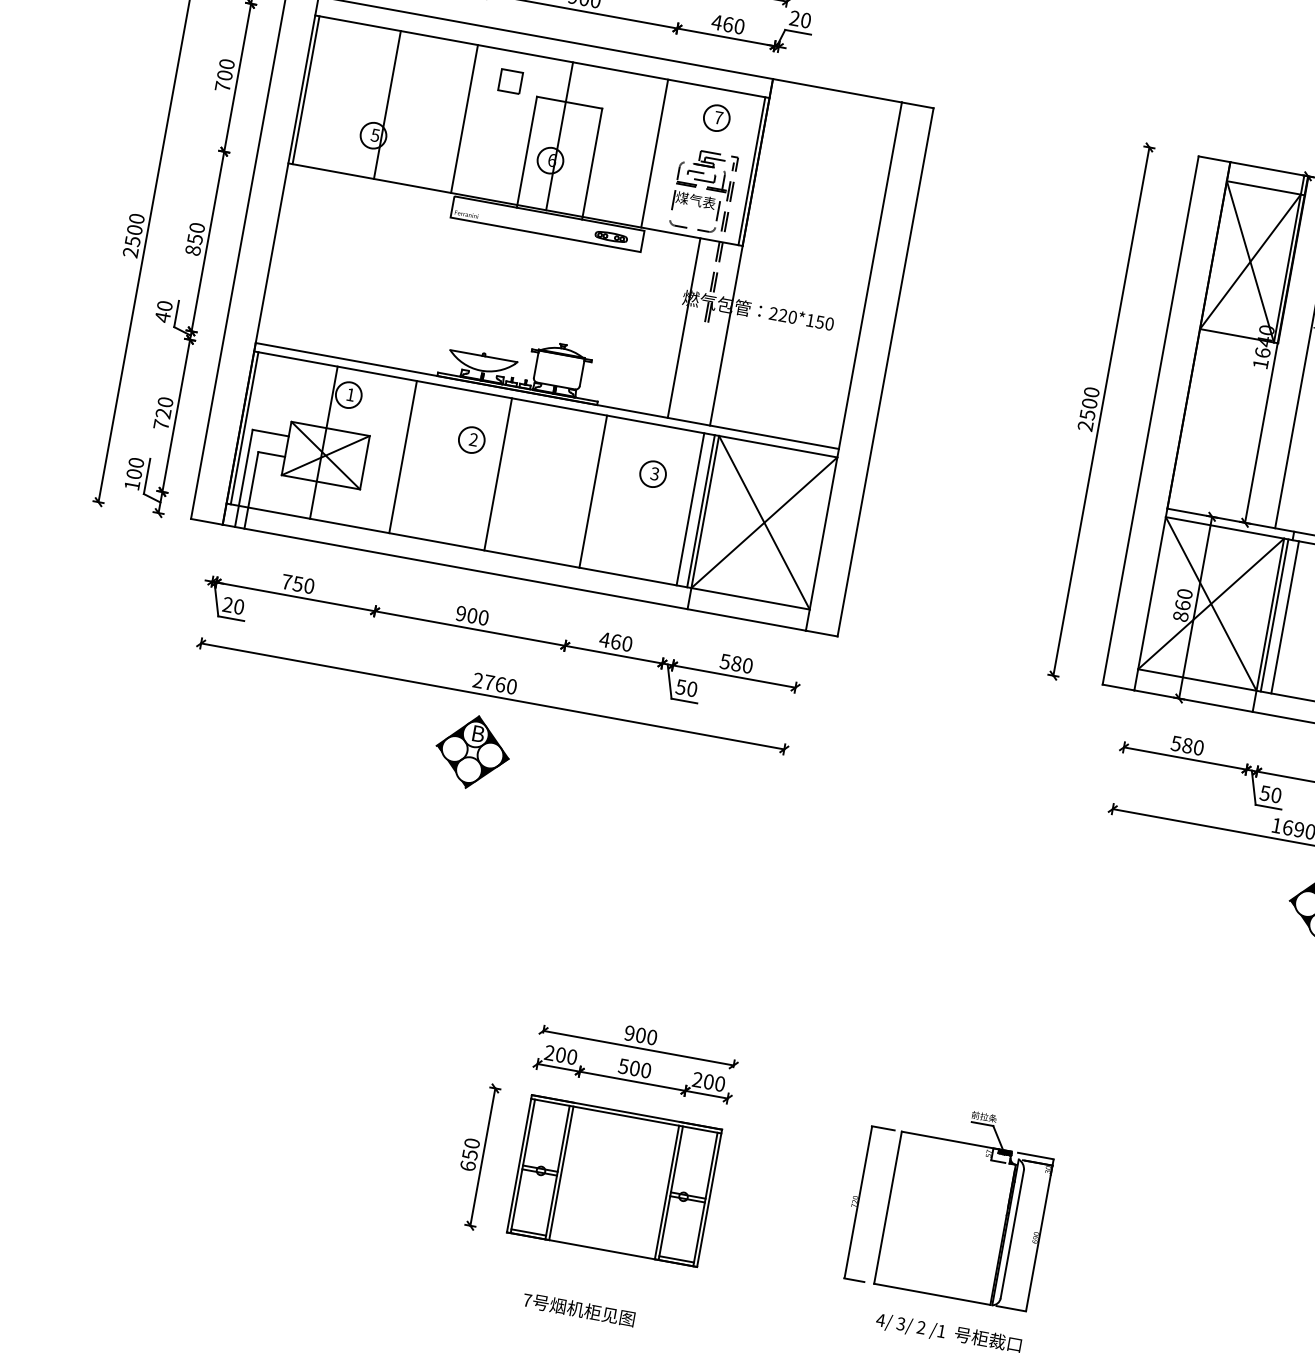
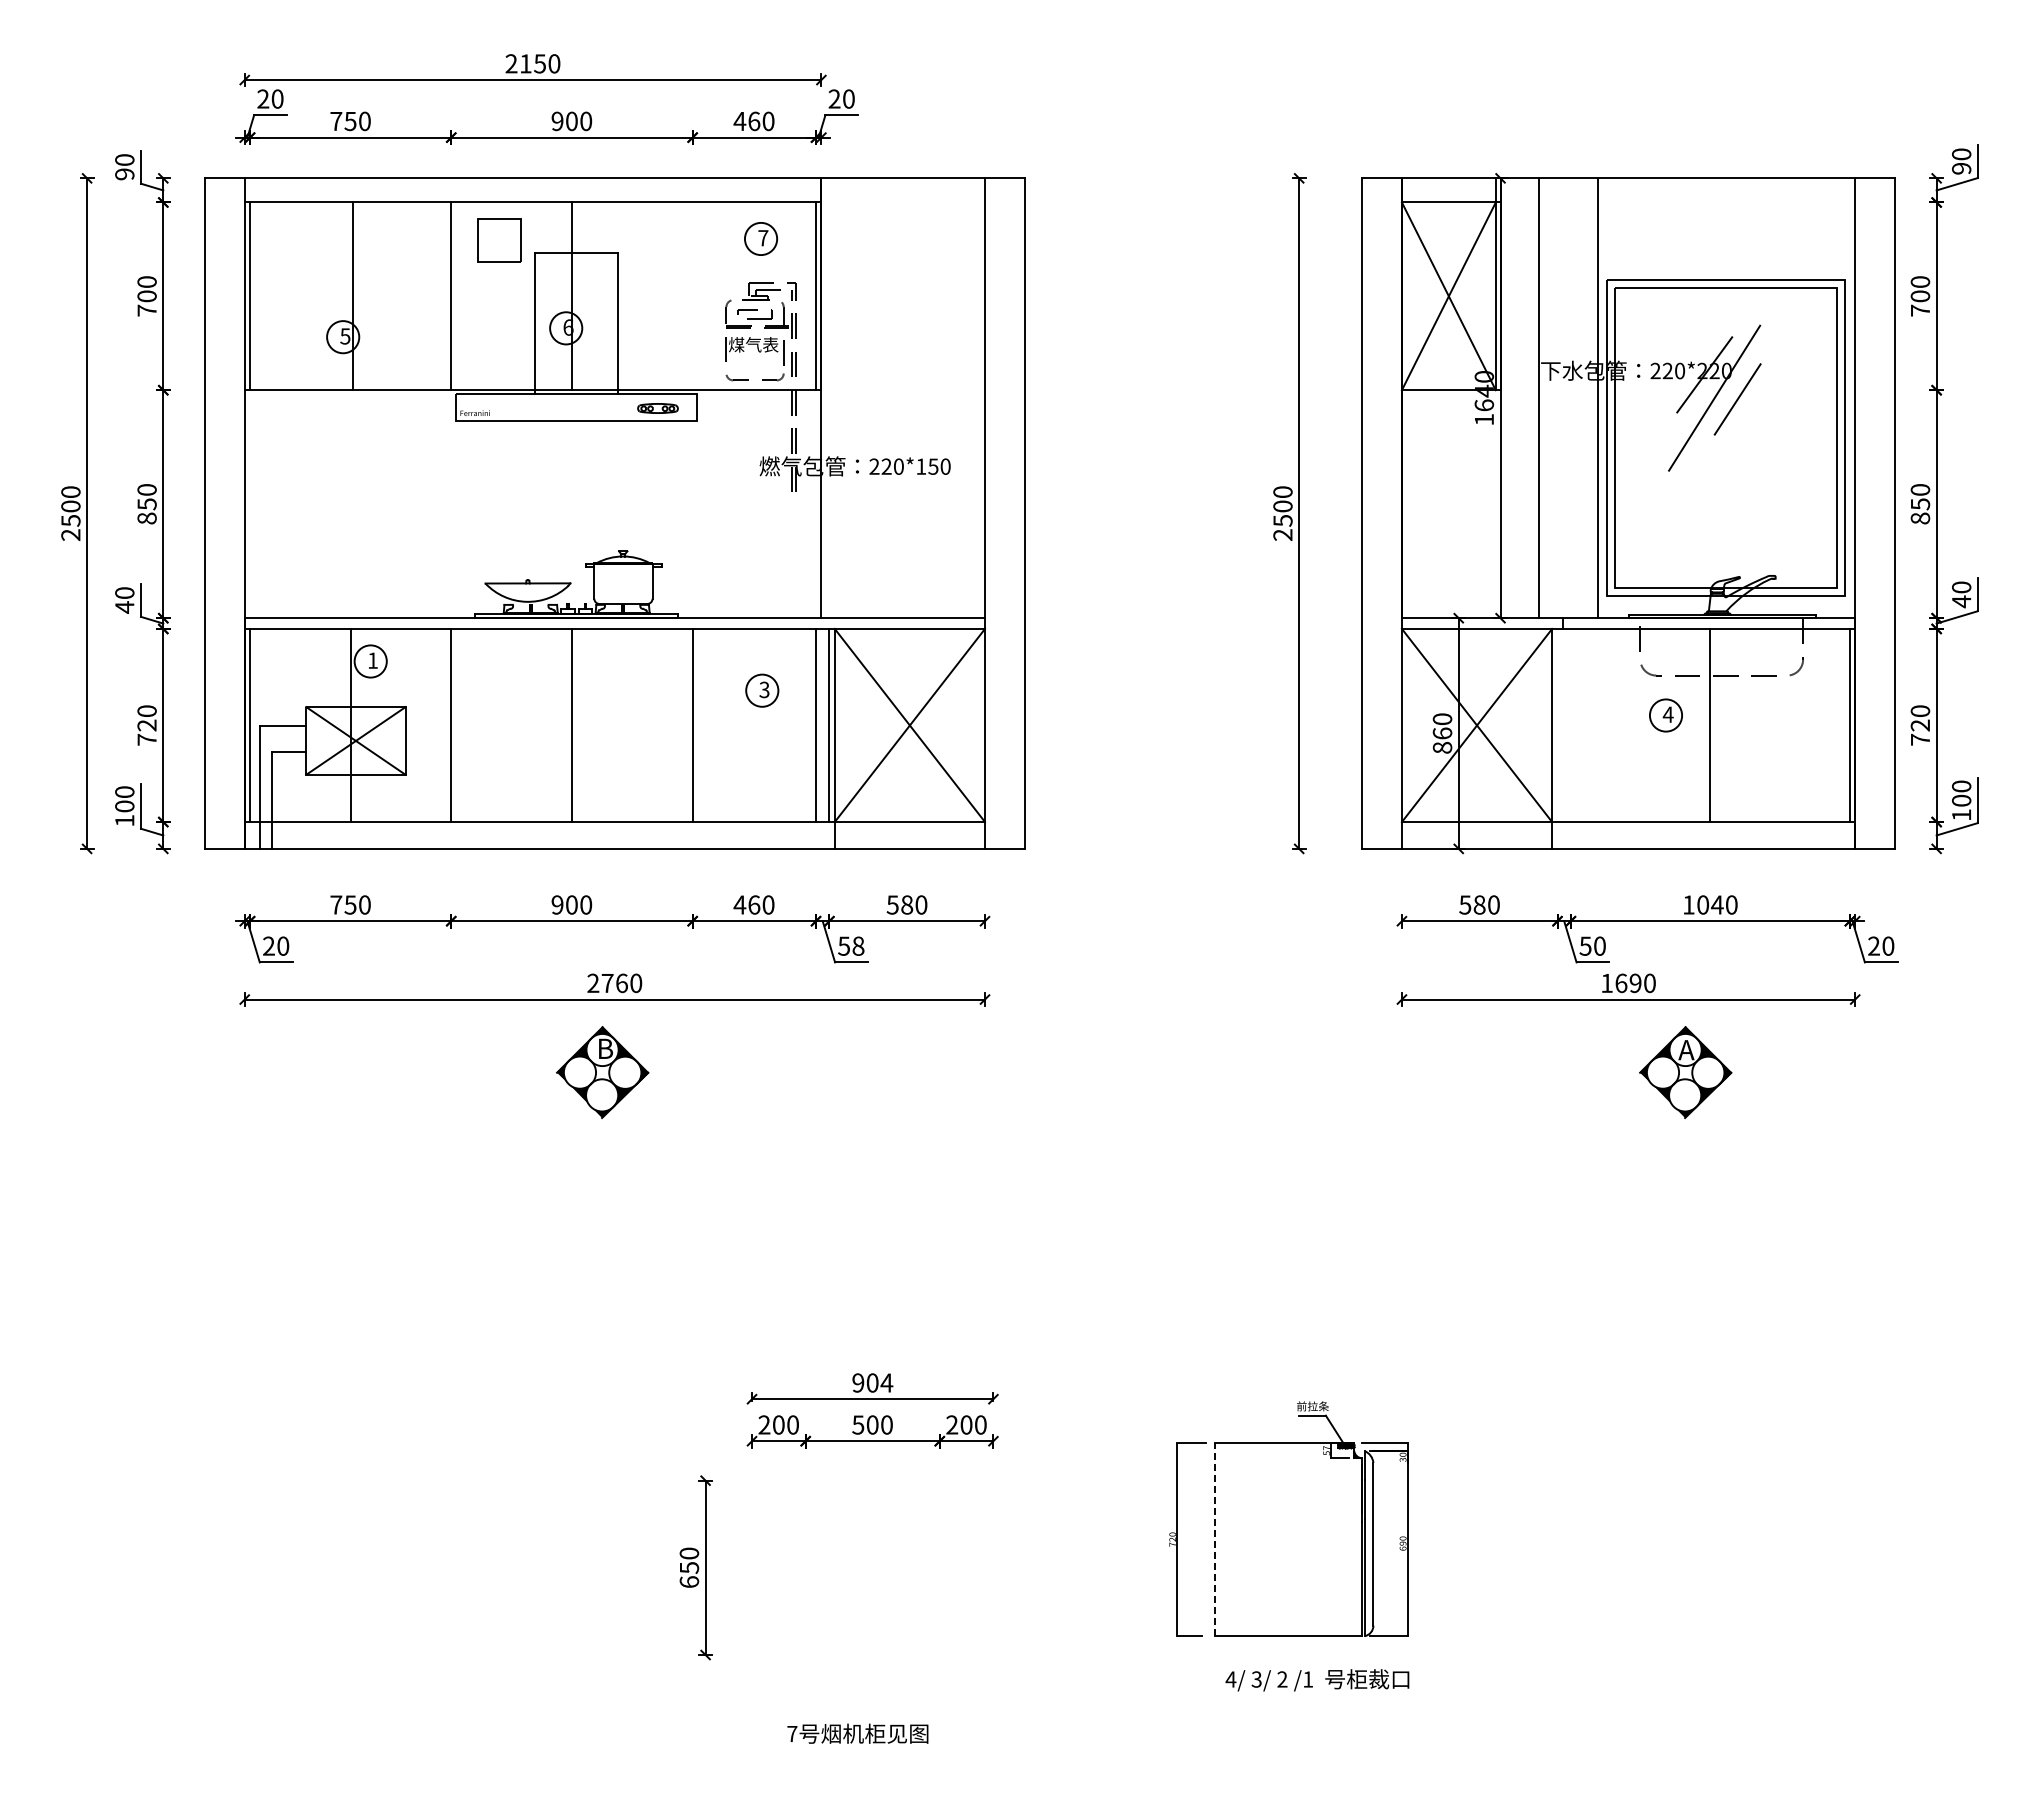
part: (510, 81) -> (499, 239), size x1.6
line: (654, 153) -> (692, 296), removed
line: (683, 328) -> (767, 504), removed
part: (471, 440) -> (531, 689), removed
line: (1274, 615) -> (1557, 725), removed
line: (1284, 617) -> (1570, 725), removed
text: (692, 689) -> (858, 946), 50 -> 58
text: (651, 1036) -> (886, 1382), 900 -> 904
part: (614, 1180) -> (872, 1567), removed
line: (887, 1207) -> (1214, 1539), solid -> dashed

